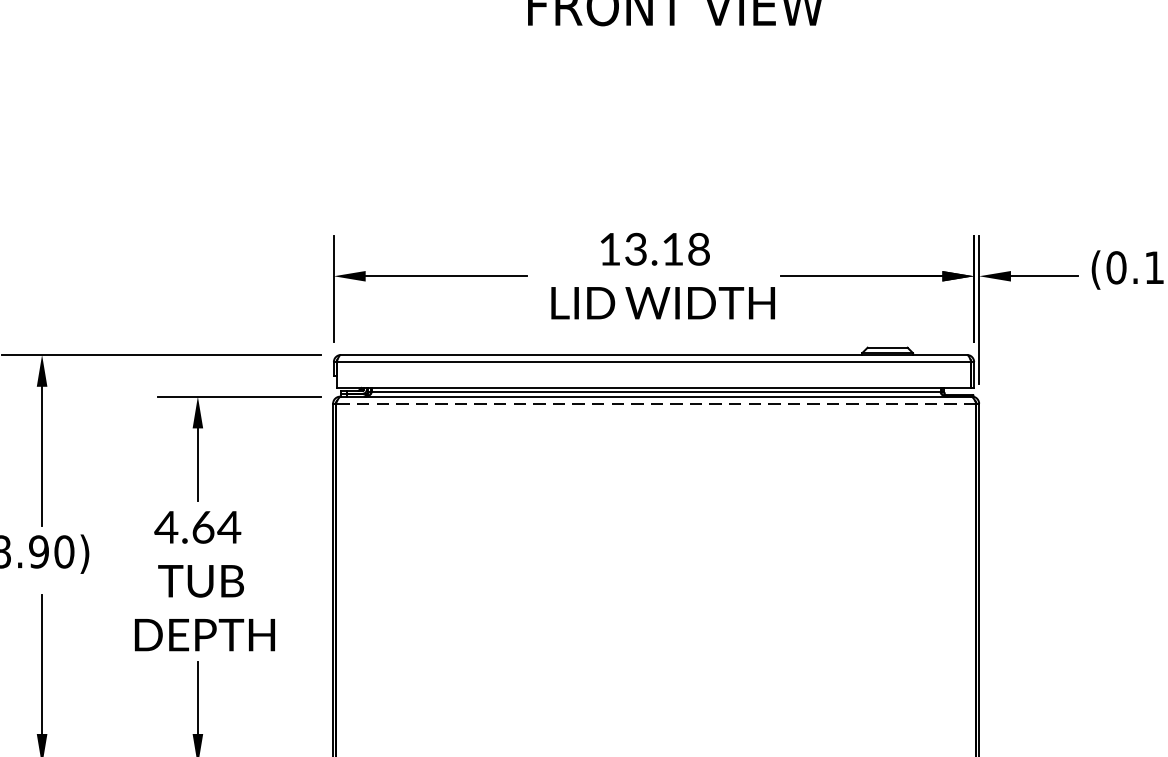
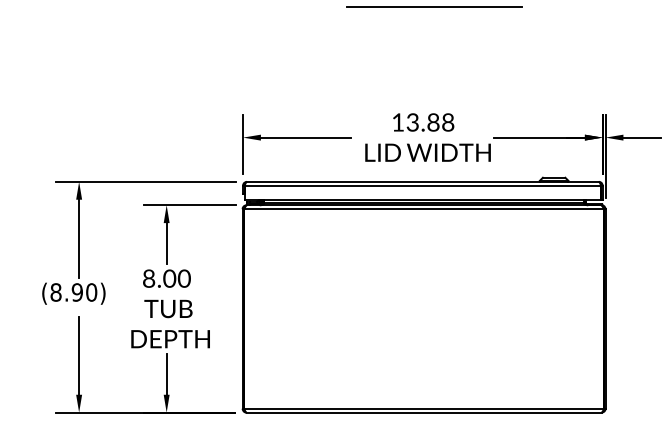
line: (674, 44) -> (434, 7), added
text: (672, 249) -> (433, 122), 13.18 -> 13.88
line: (656, 404) -> (424, 209), dashed -> solid
text: (197, 527) -> (166, 278), 4.64 -> 8.00

